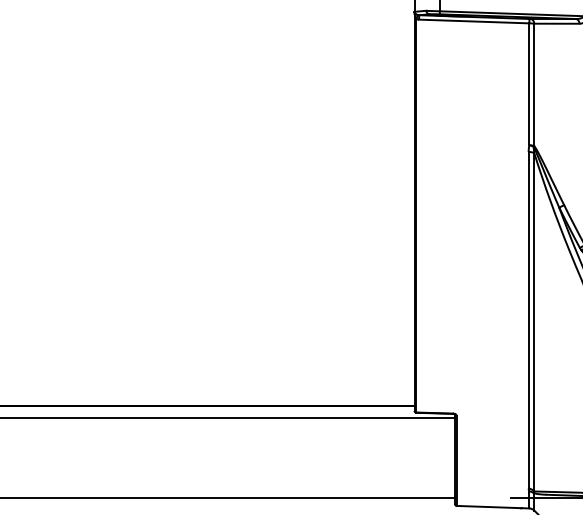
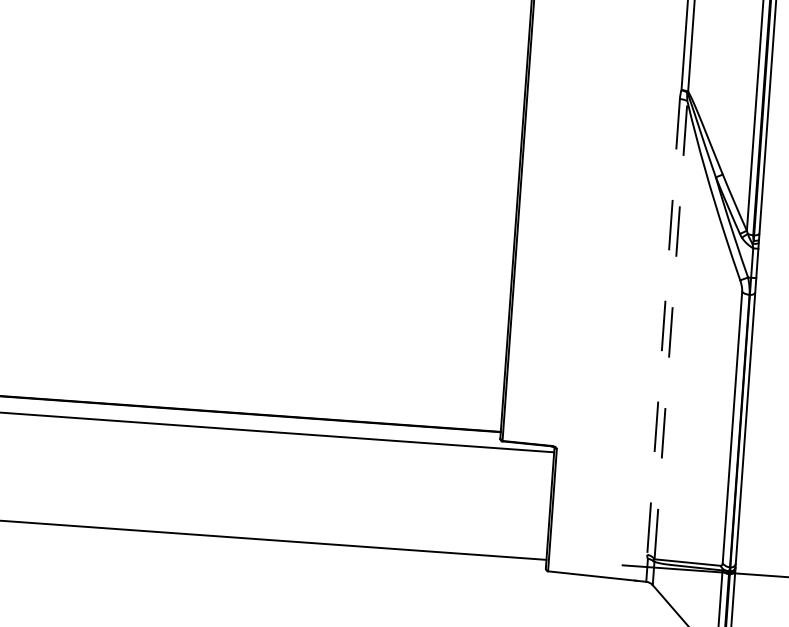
line: (528, 320) -> (663, 327), solid -> dashed
line: (534, 321) -> (671, 329), solid -> dashed

